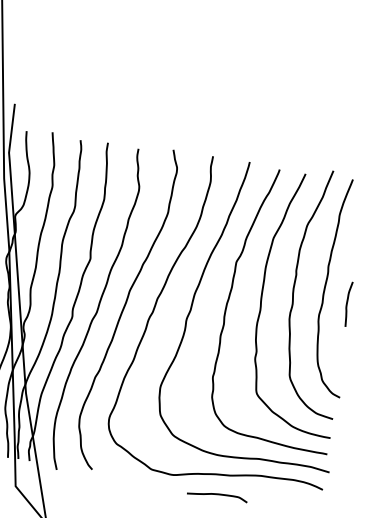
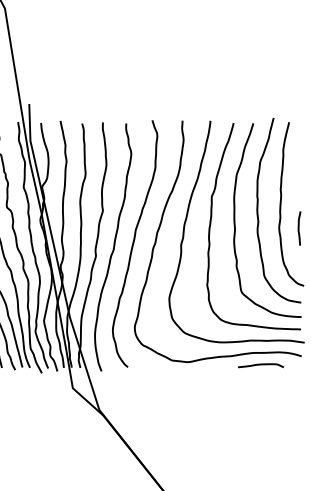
curve: (348, 304) -> (299, 228), moved
curve: (218, 495) -> (261, 365), moved

